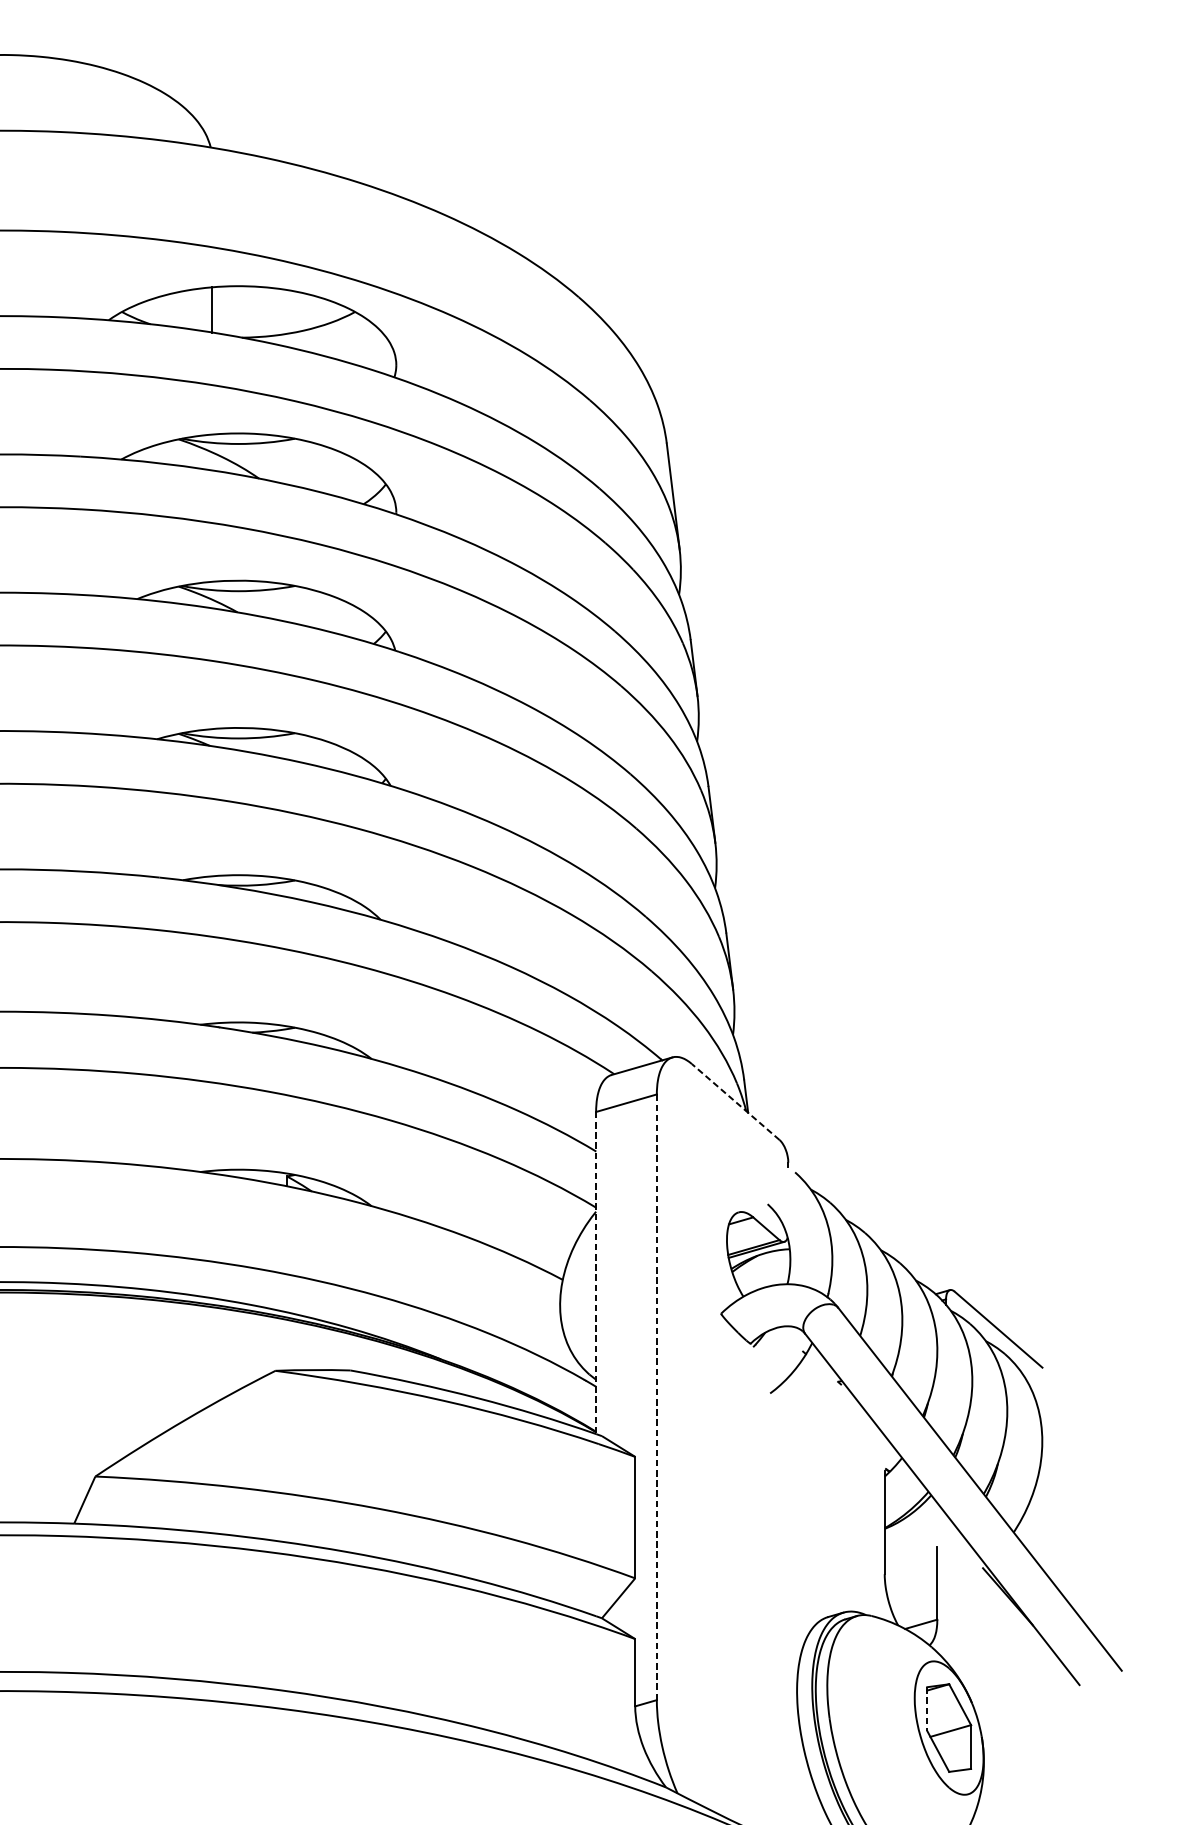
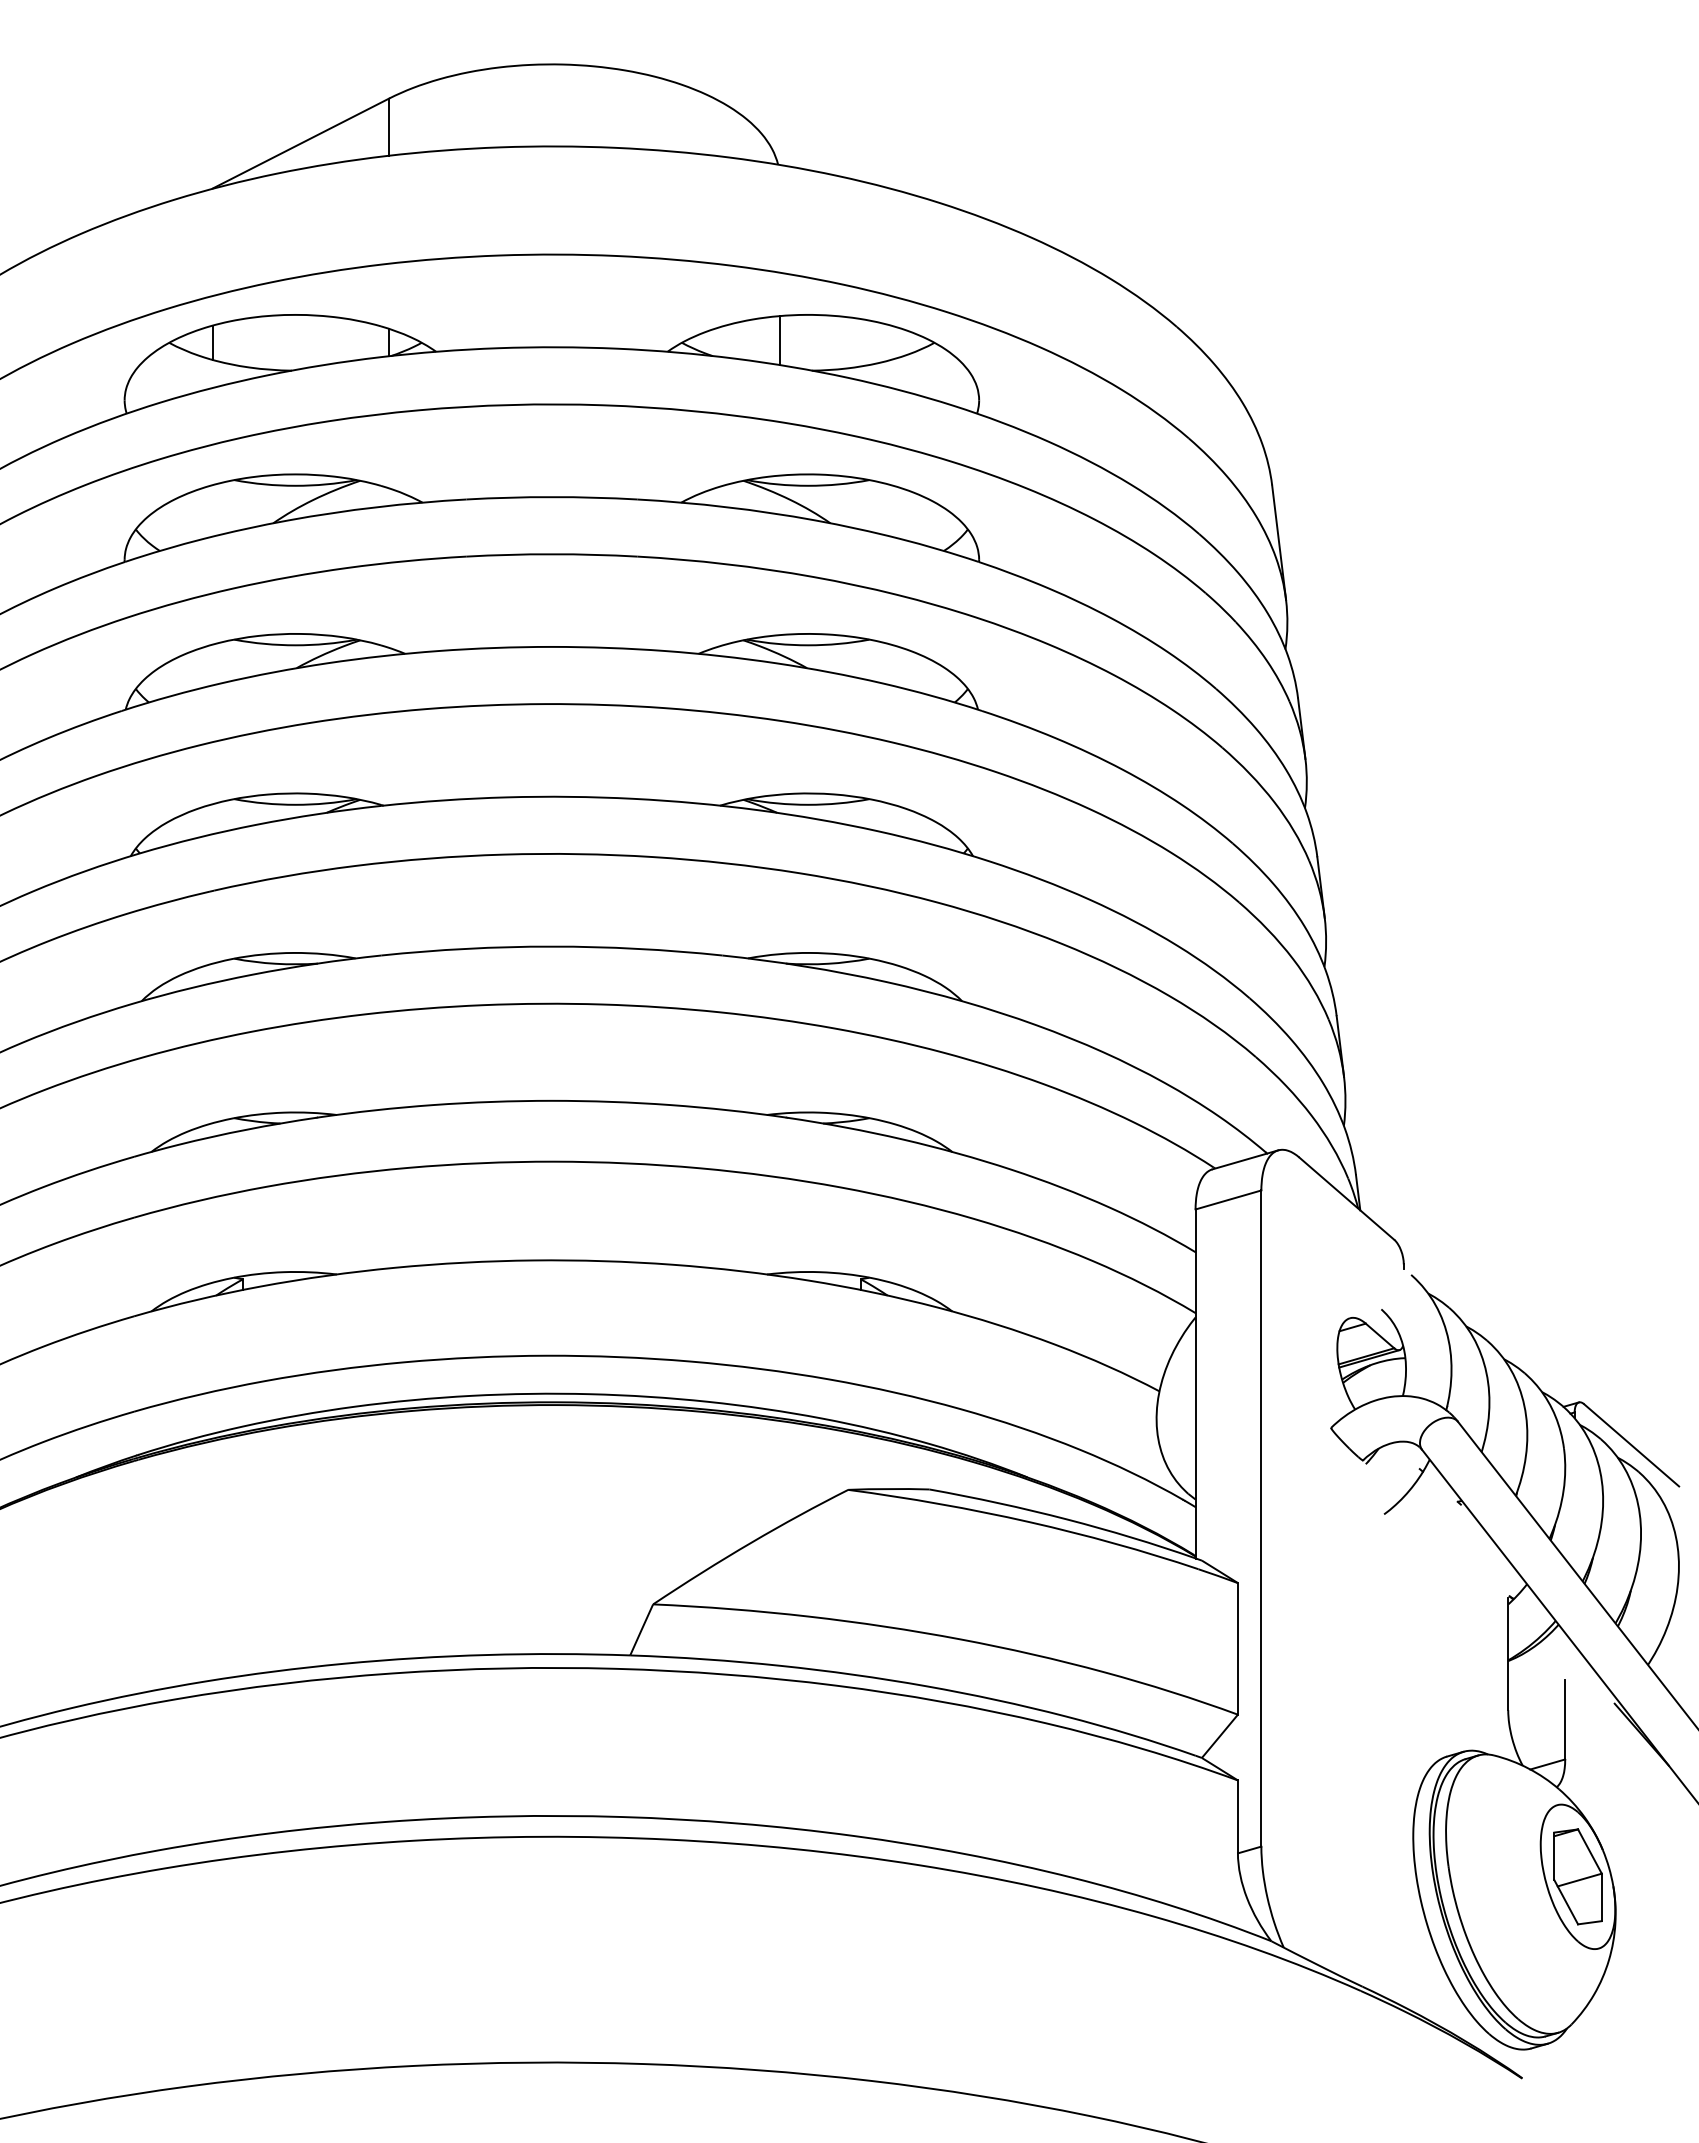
line: (735, 1101) -> (1346, 1198), dashed -> solid
line: (596, 1272) -> (1195, 1383), dashed -> solid
line: (656, 1398) -> (1261, 1519), dashed -> solid
line: (927, 1709) -> (1554, 1856), dashed -> solid

